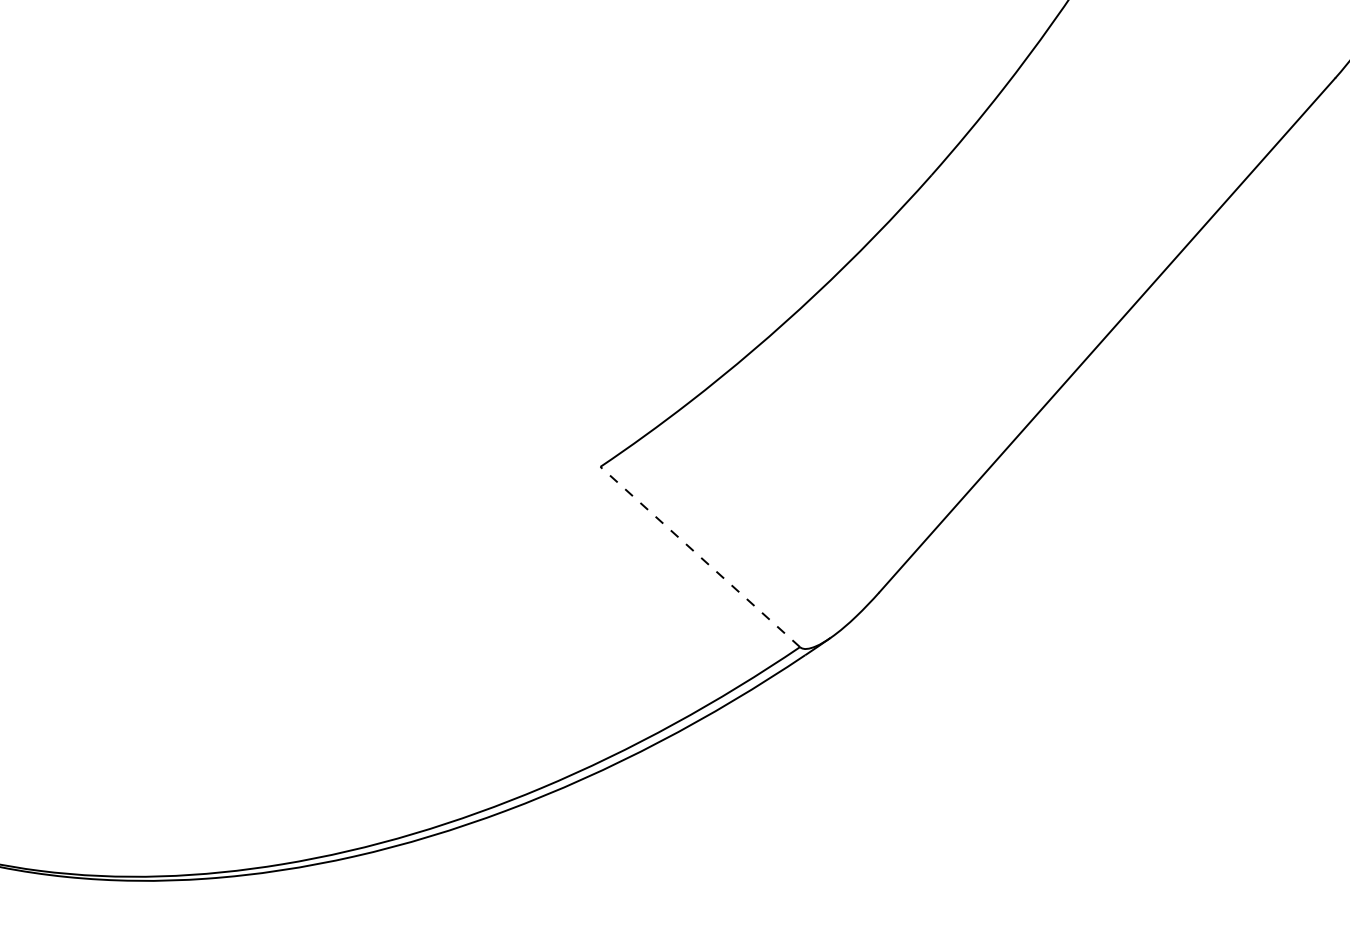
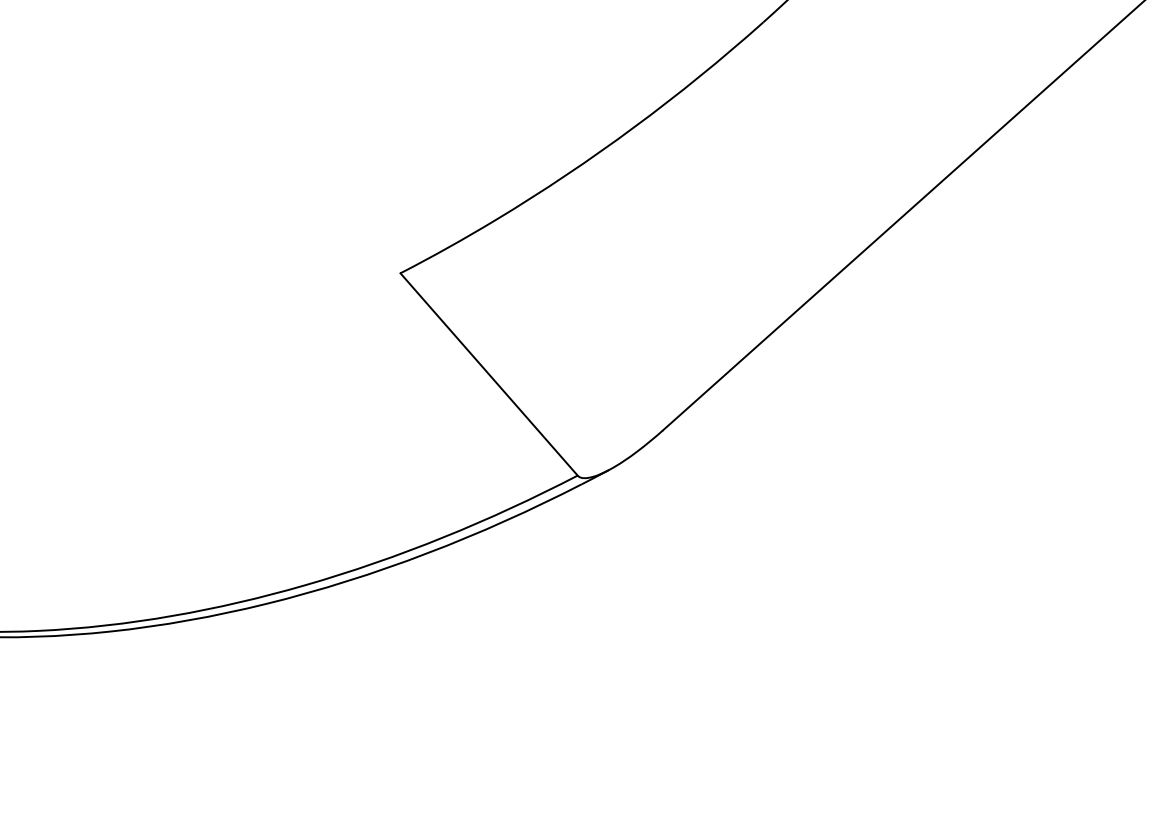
line: (699, 556) -> (488, 373), dashed -> solid

